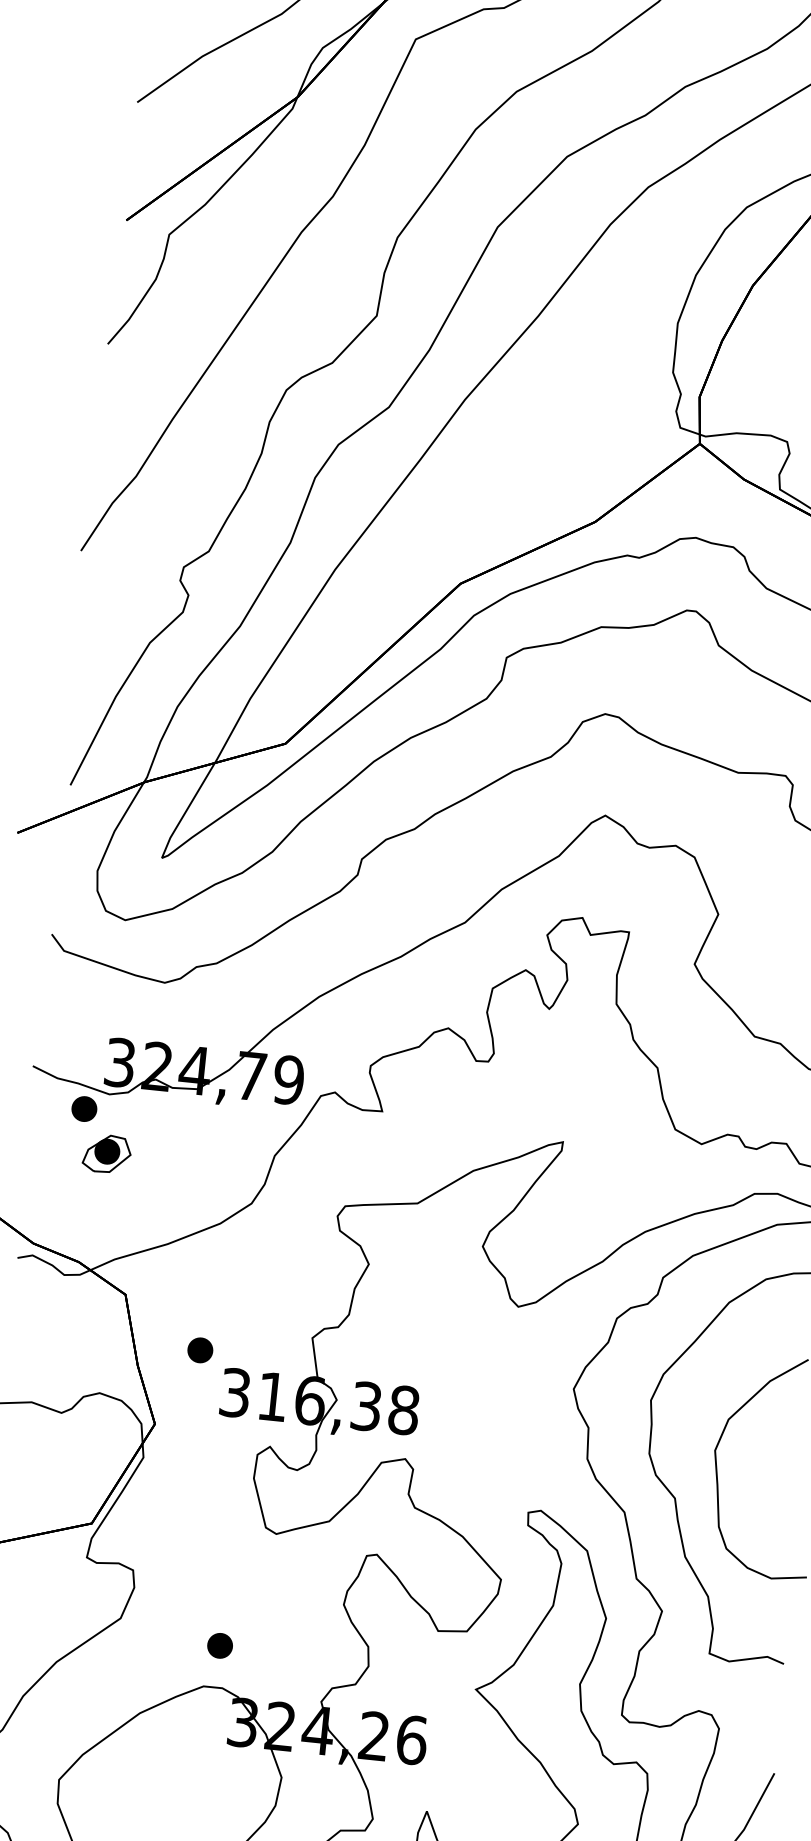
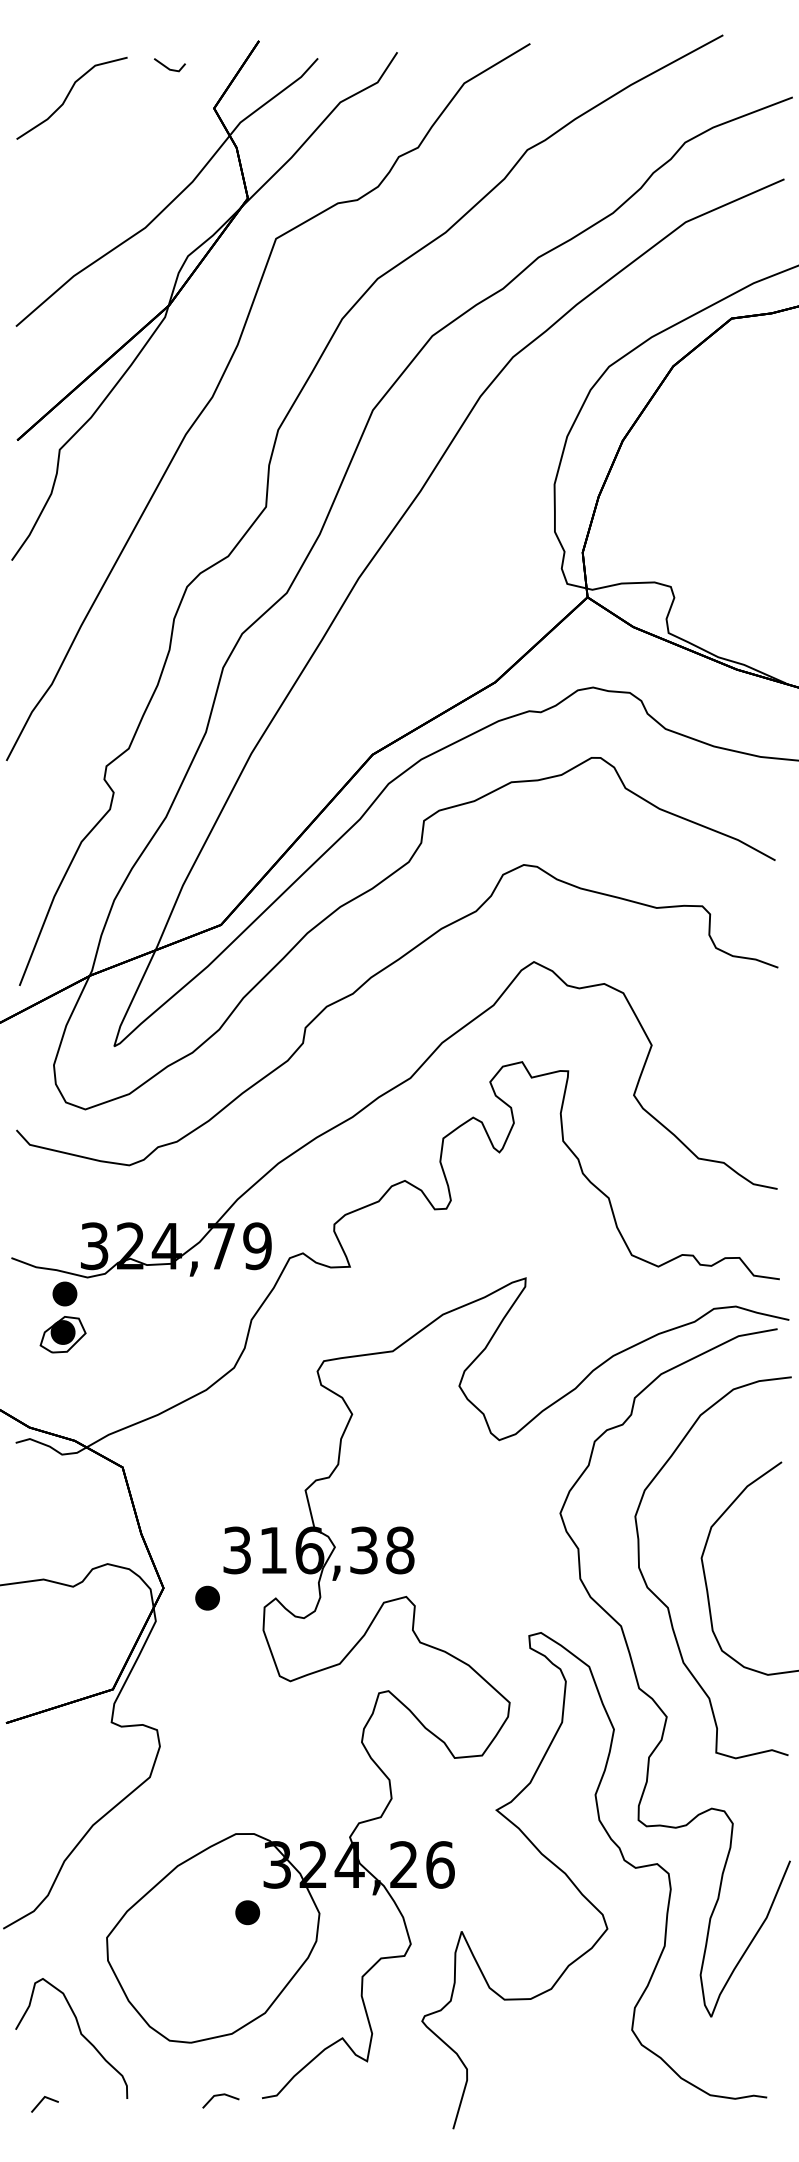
part: (106, 1153) -> (62, 1334), moved
part: (200, 1349) -> (207, 1597), moved
part: (219, 1645) -> (247, 1912), moved

